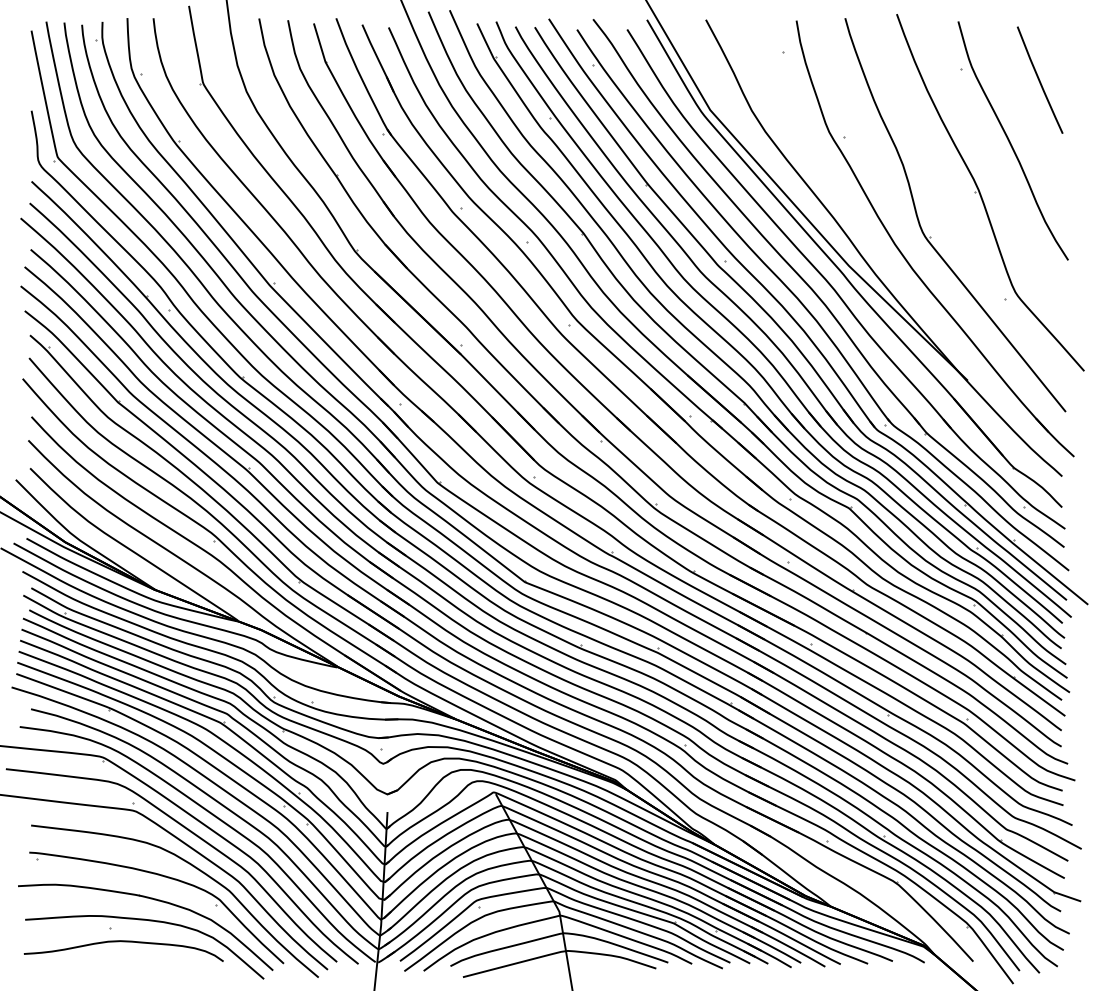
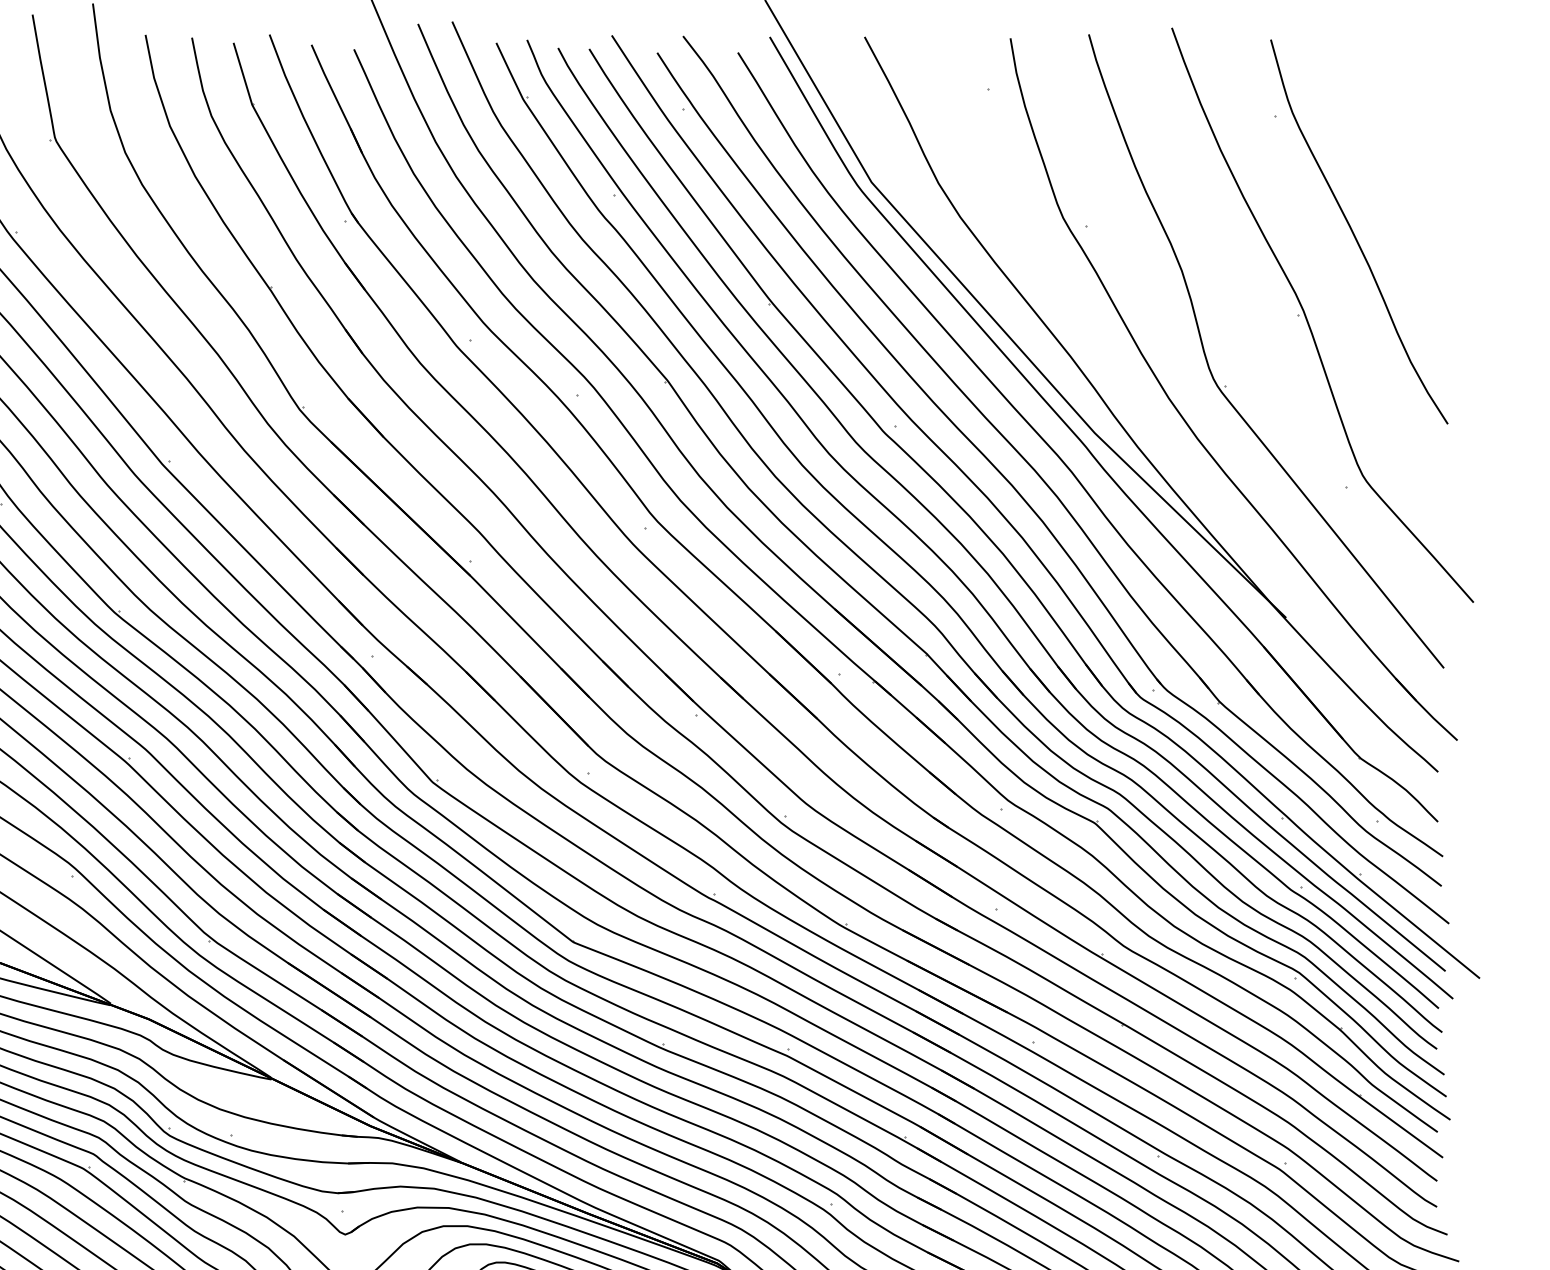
line: (1039, 79) -> (1401, 133), removed

